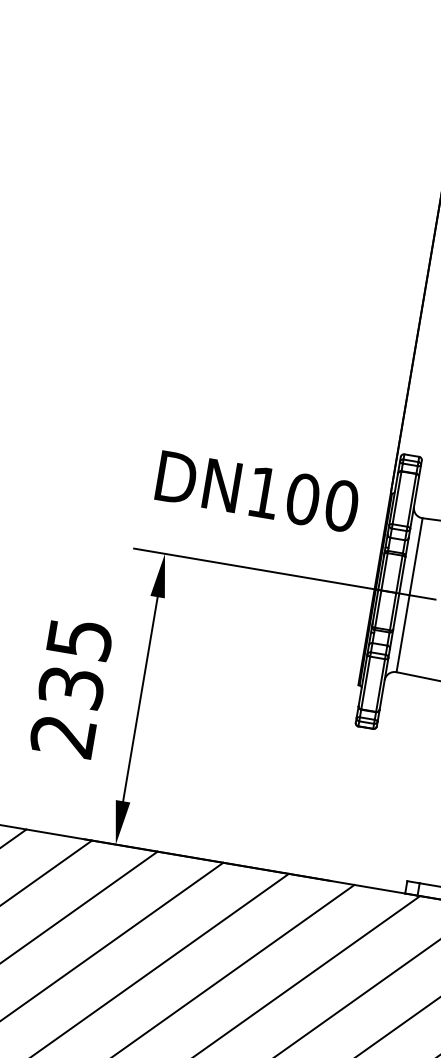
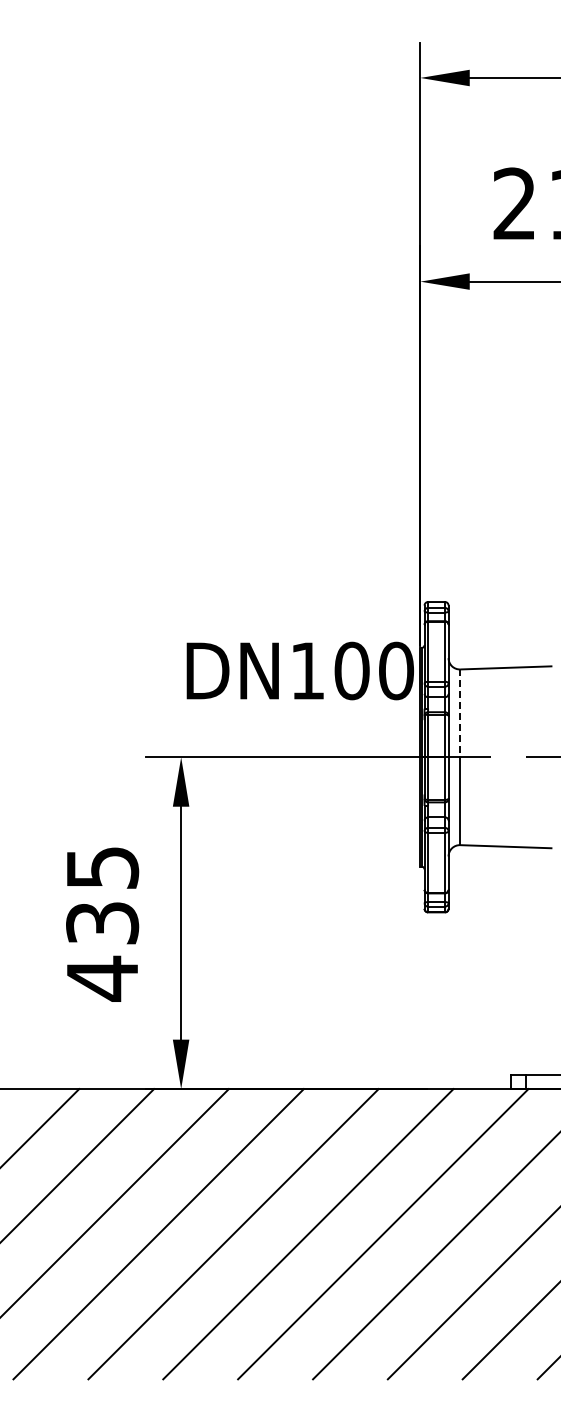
text: (257, 491) -> (299, 670), moved
line: (416, 556) -> (460, 713), solid -> dashed
text: (62, 735) -> (101, 978), 235 -> 435

